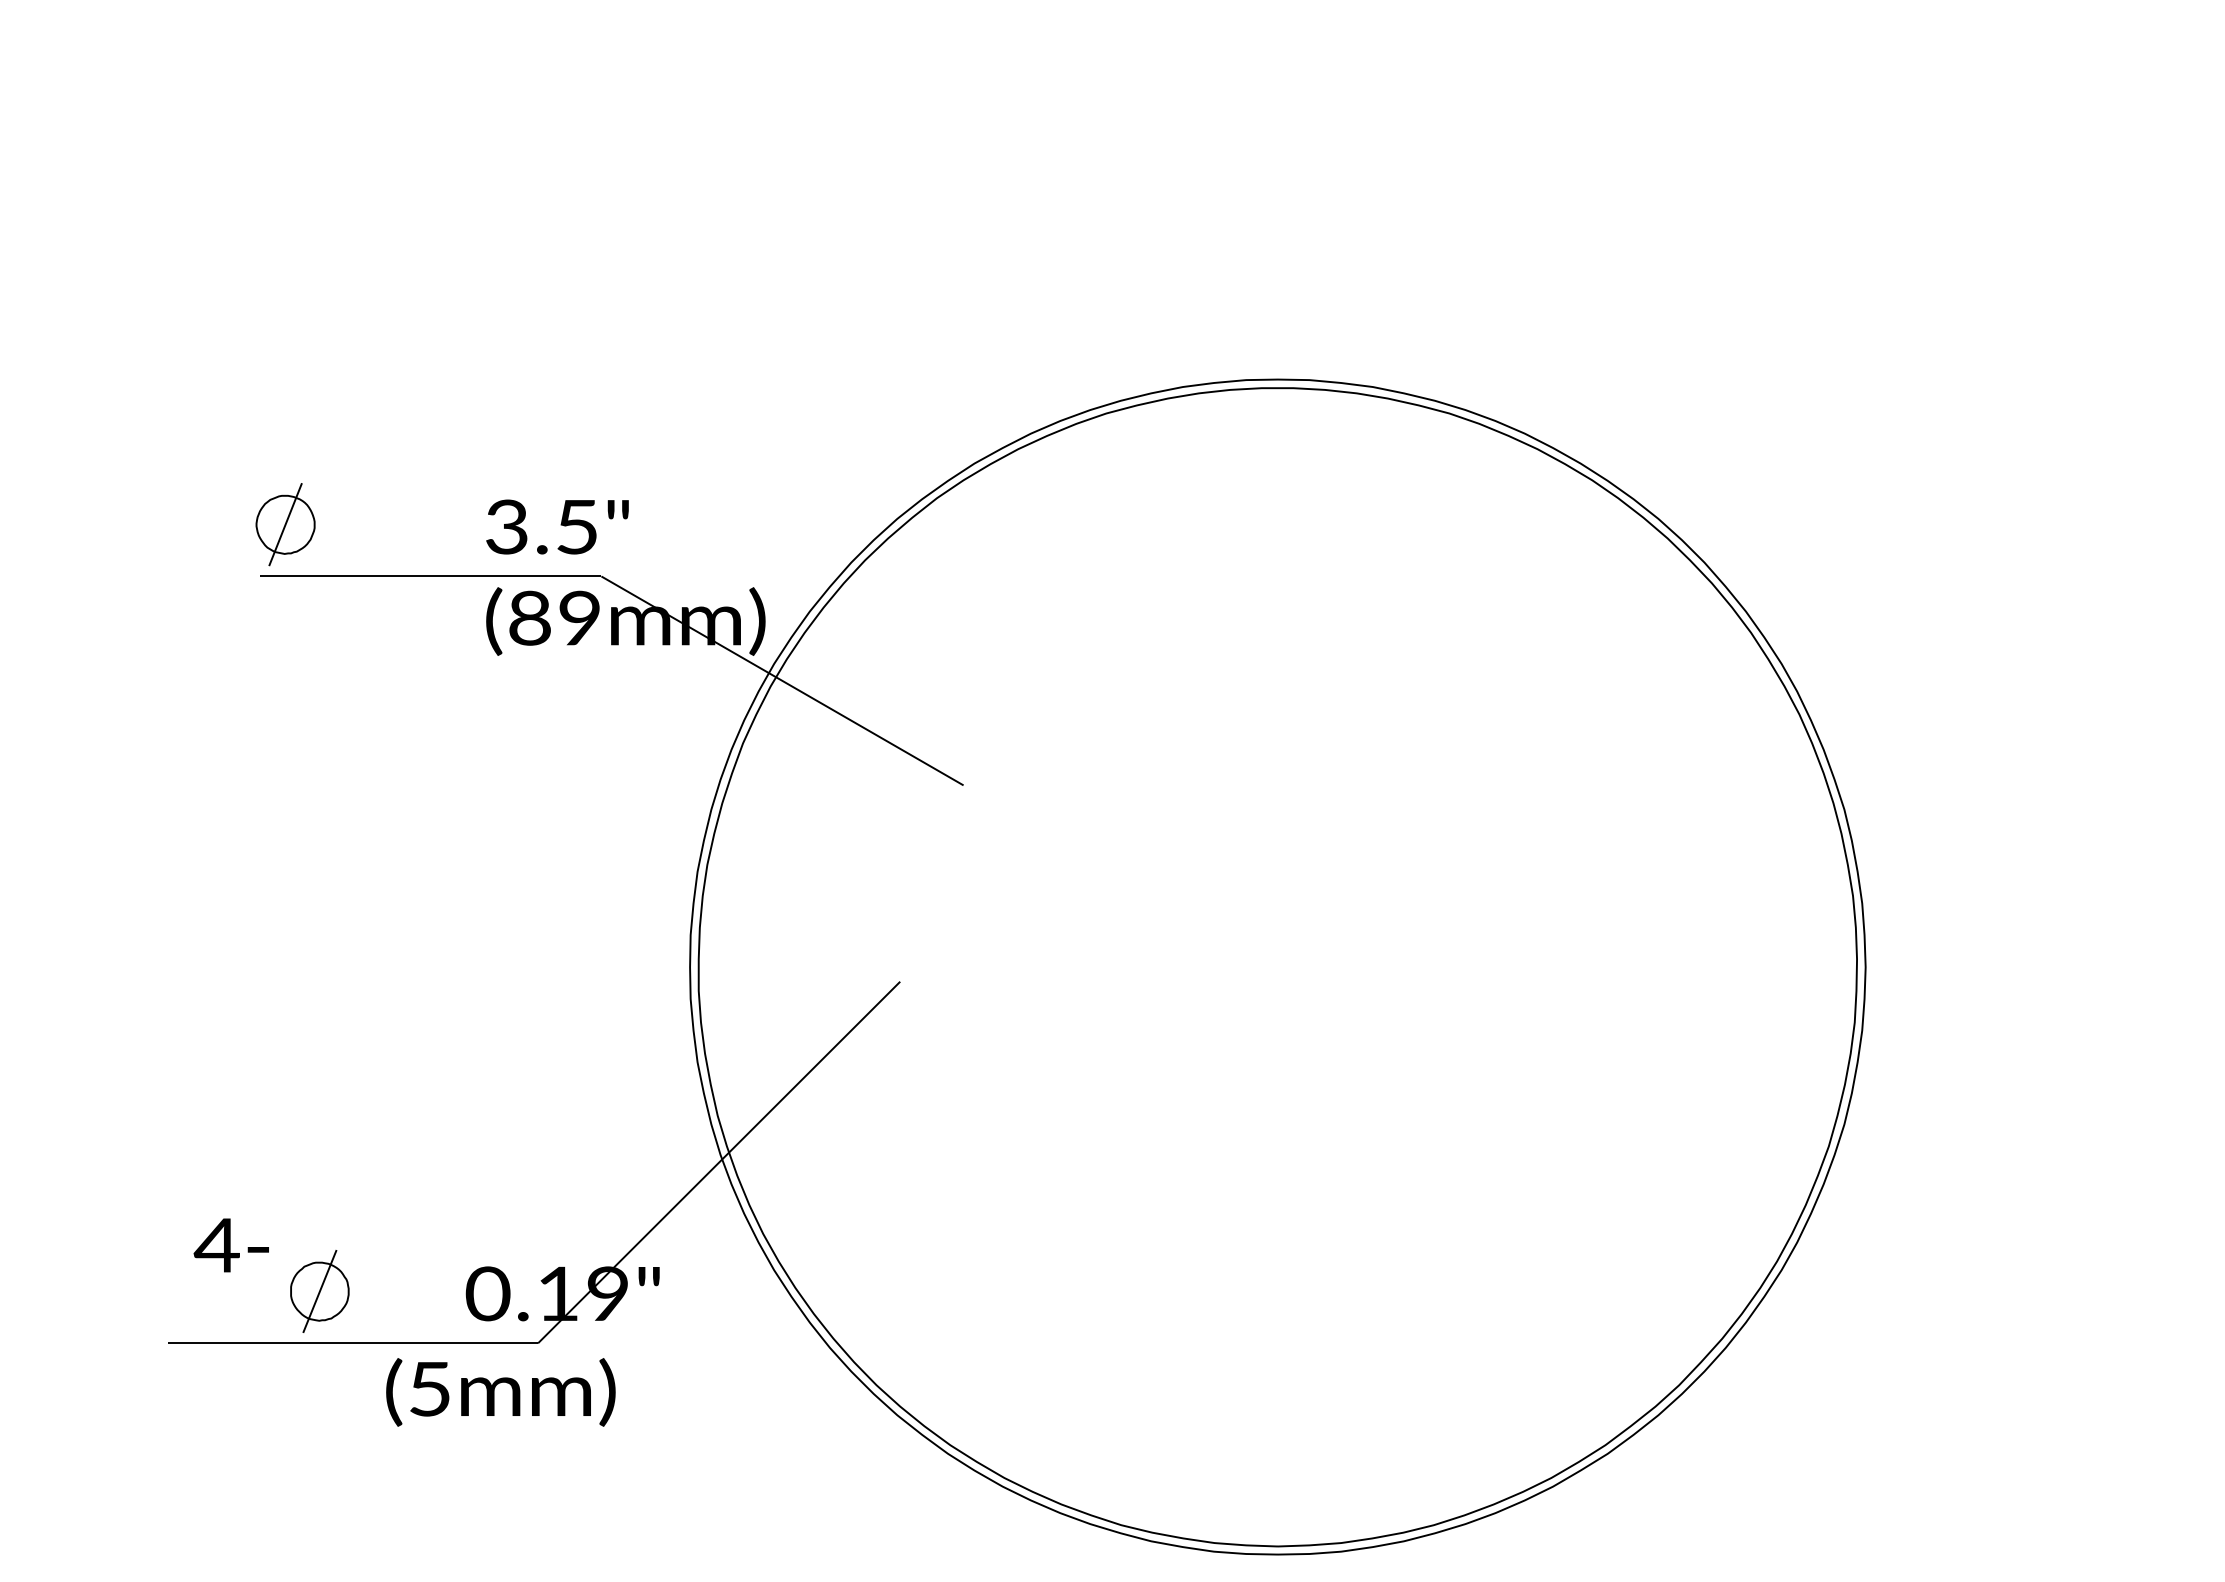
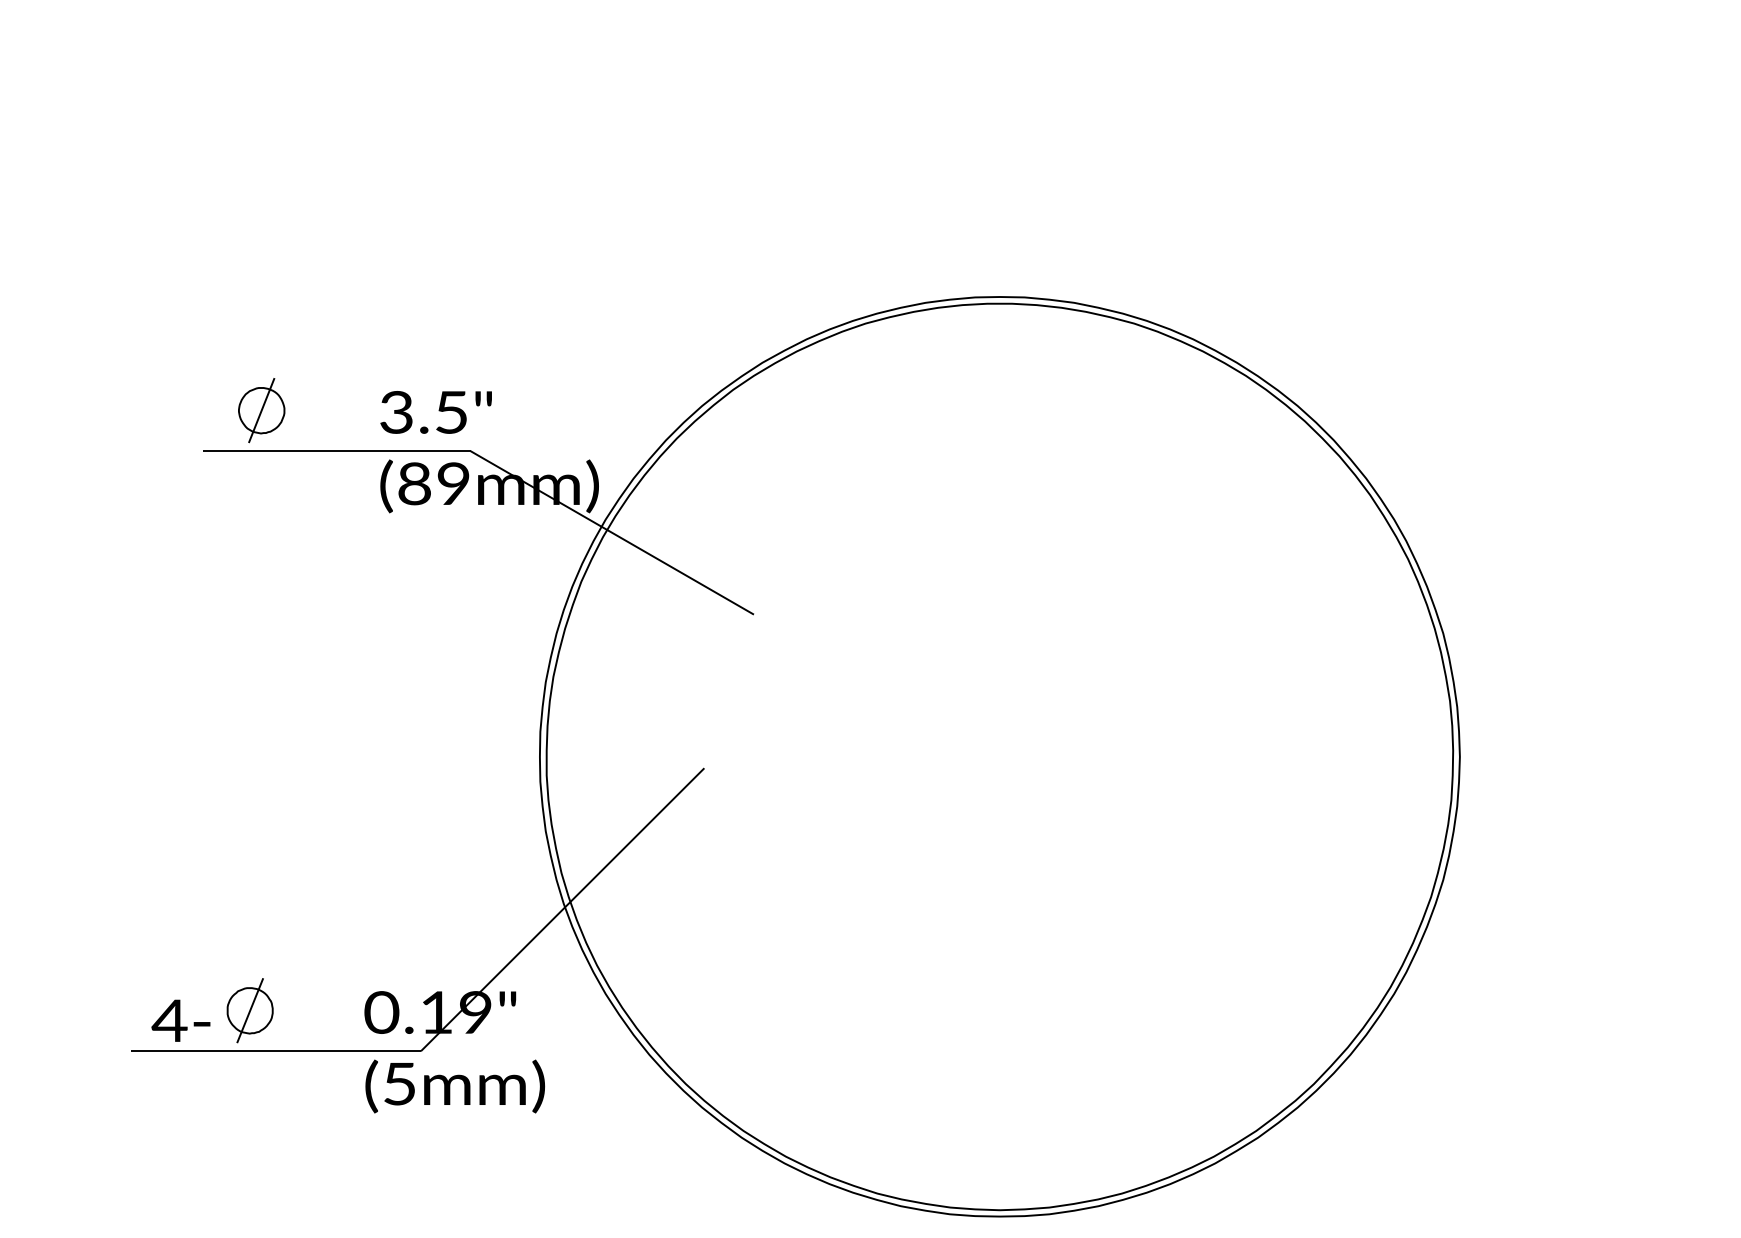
part: (285, 524) -> (261, 410), moved
text: (230, 1245) -> (180, 1020), moved
text: (500, 1392) -> (454, 1086), moved

